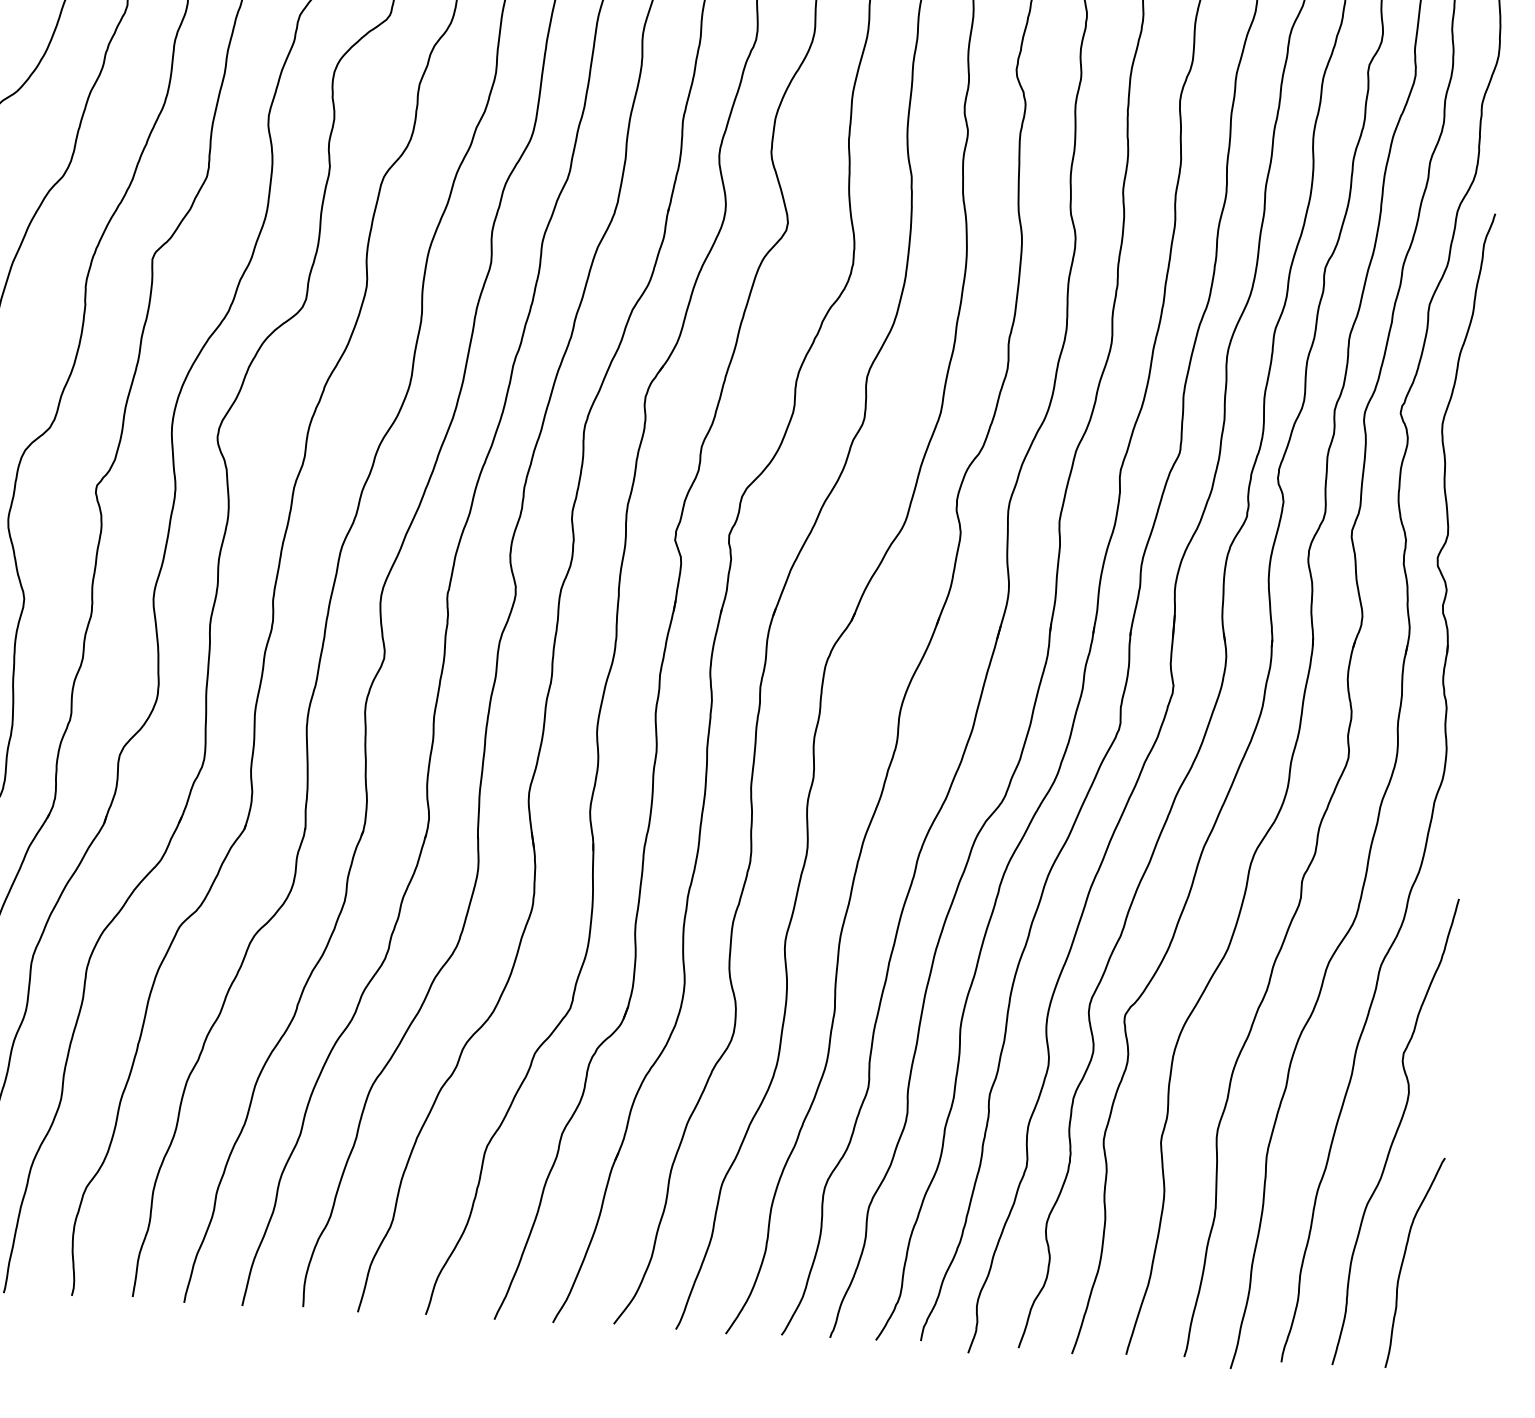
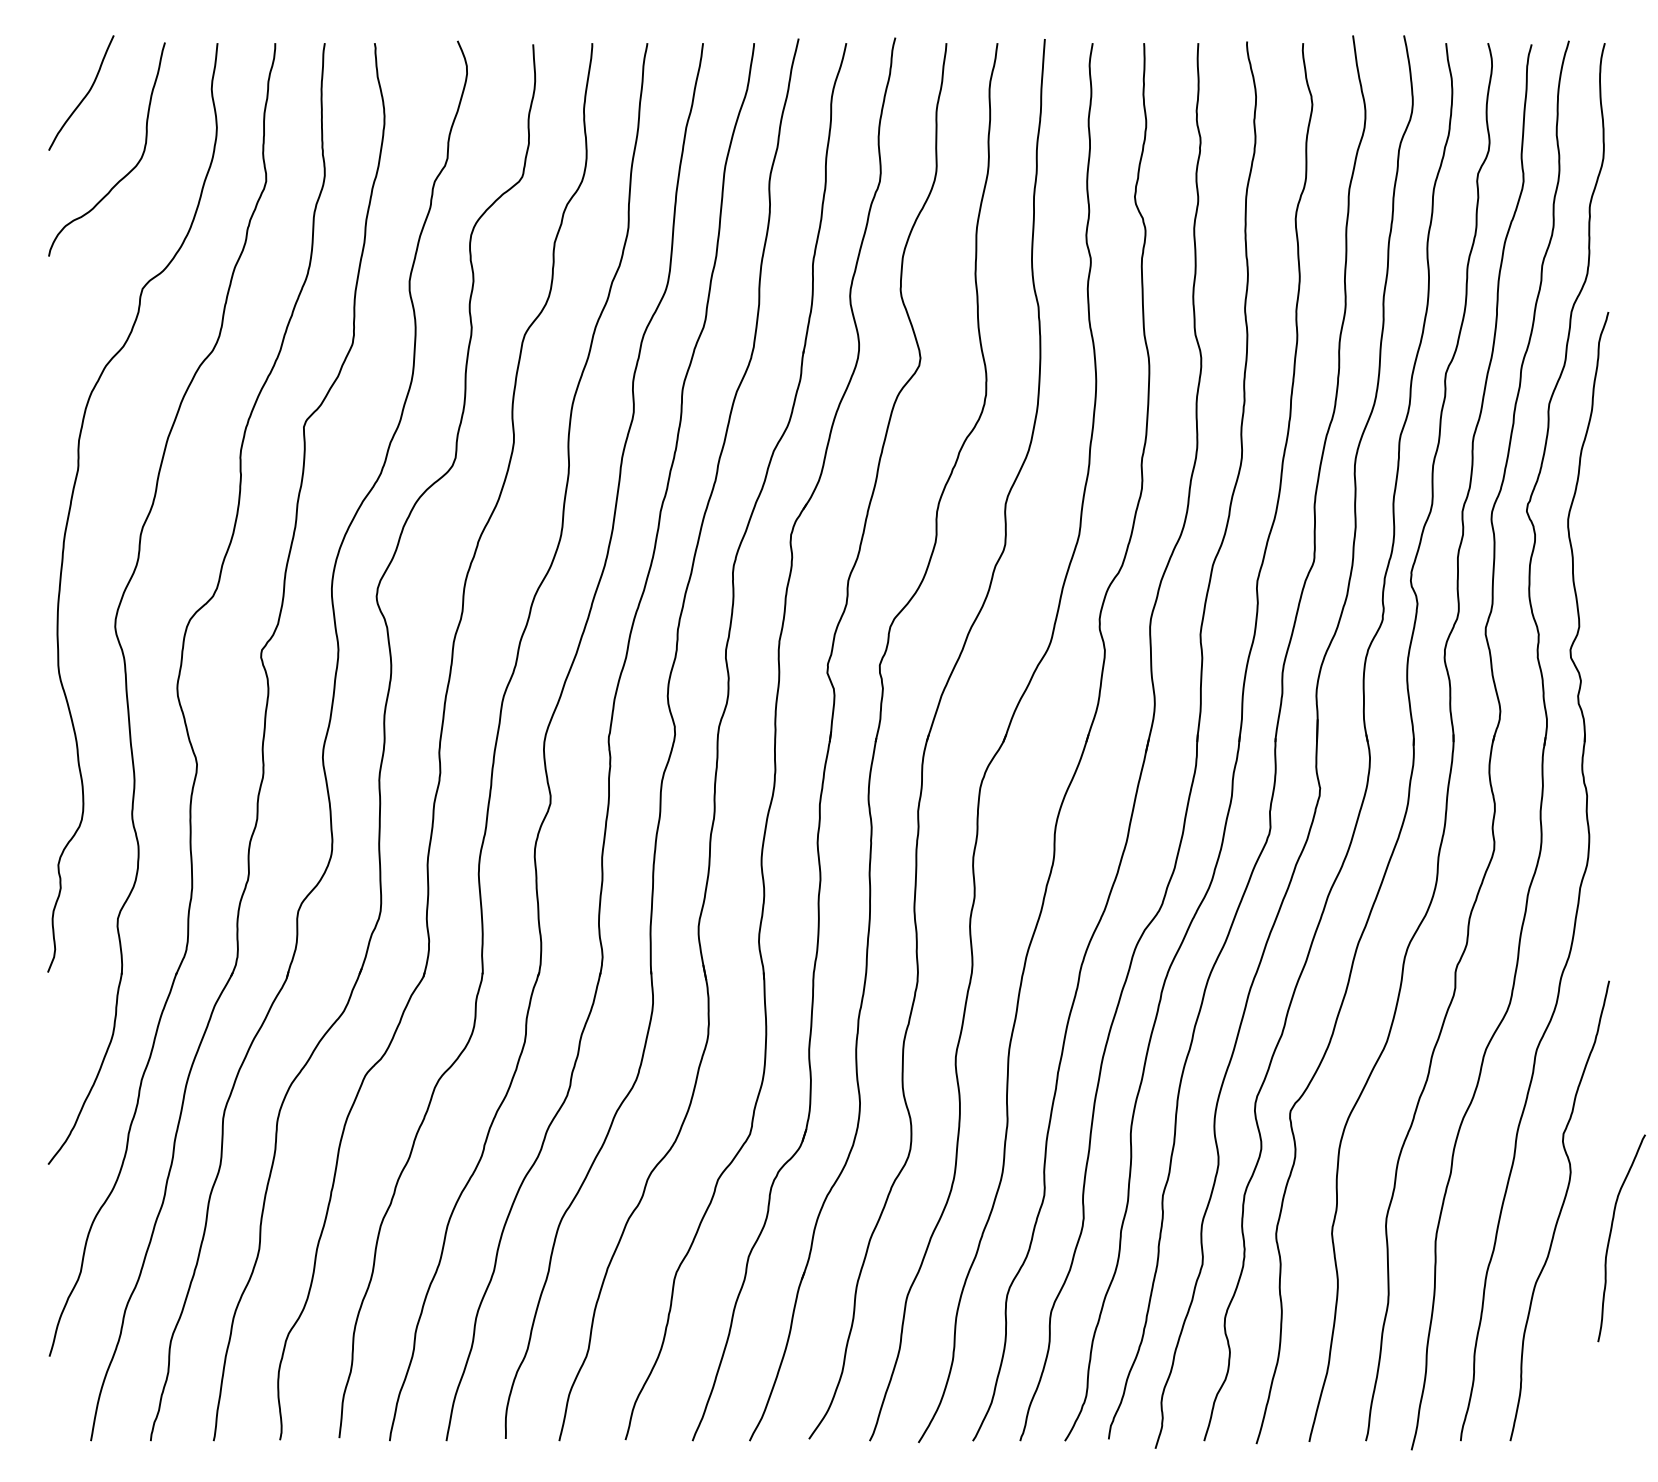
curve: (1404, 1258) -> (1611, 1234), moved

